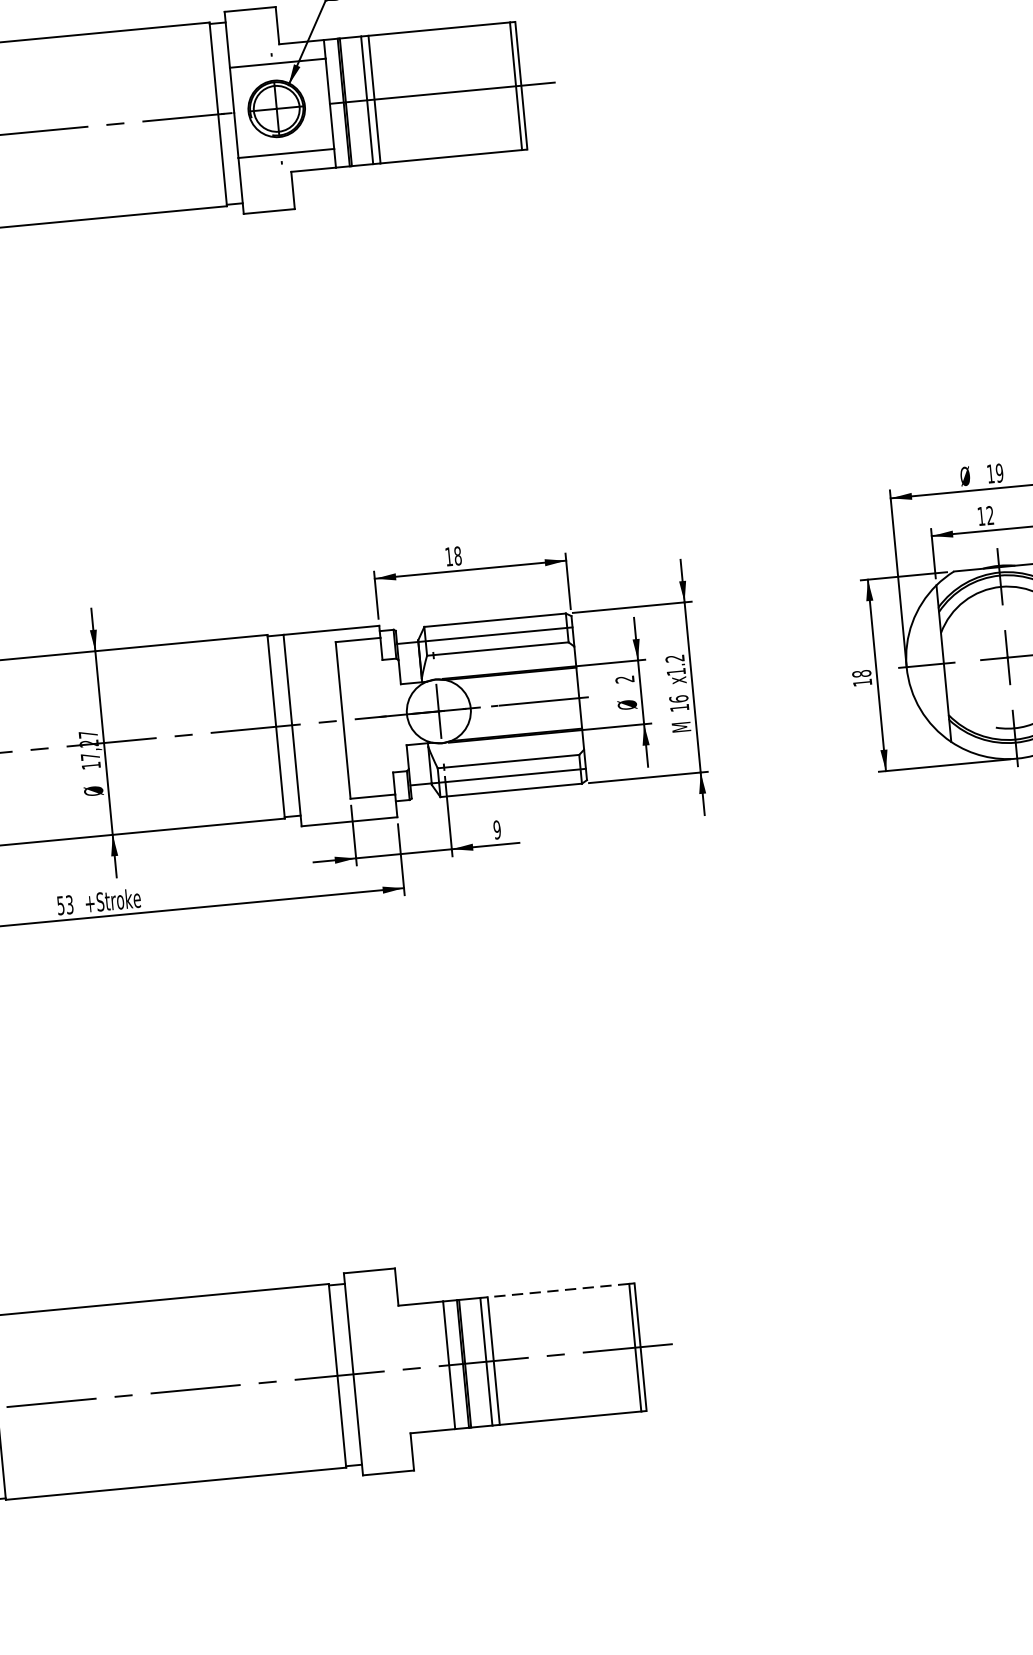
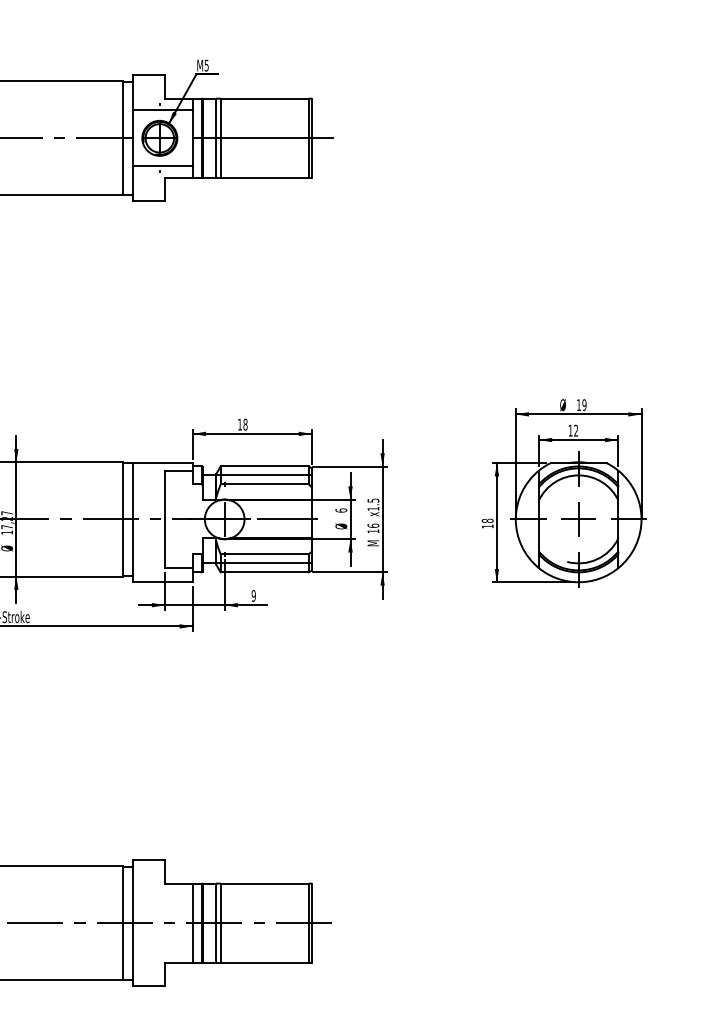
text: (675, 658) -> (373, 500), x1.2 -> x1.5
text: (625, 679) -> (341, 510), 2 -> 6
line: (558, 1290) -> (264, 883), dashed -> solid

